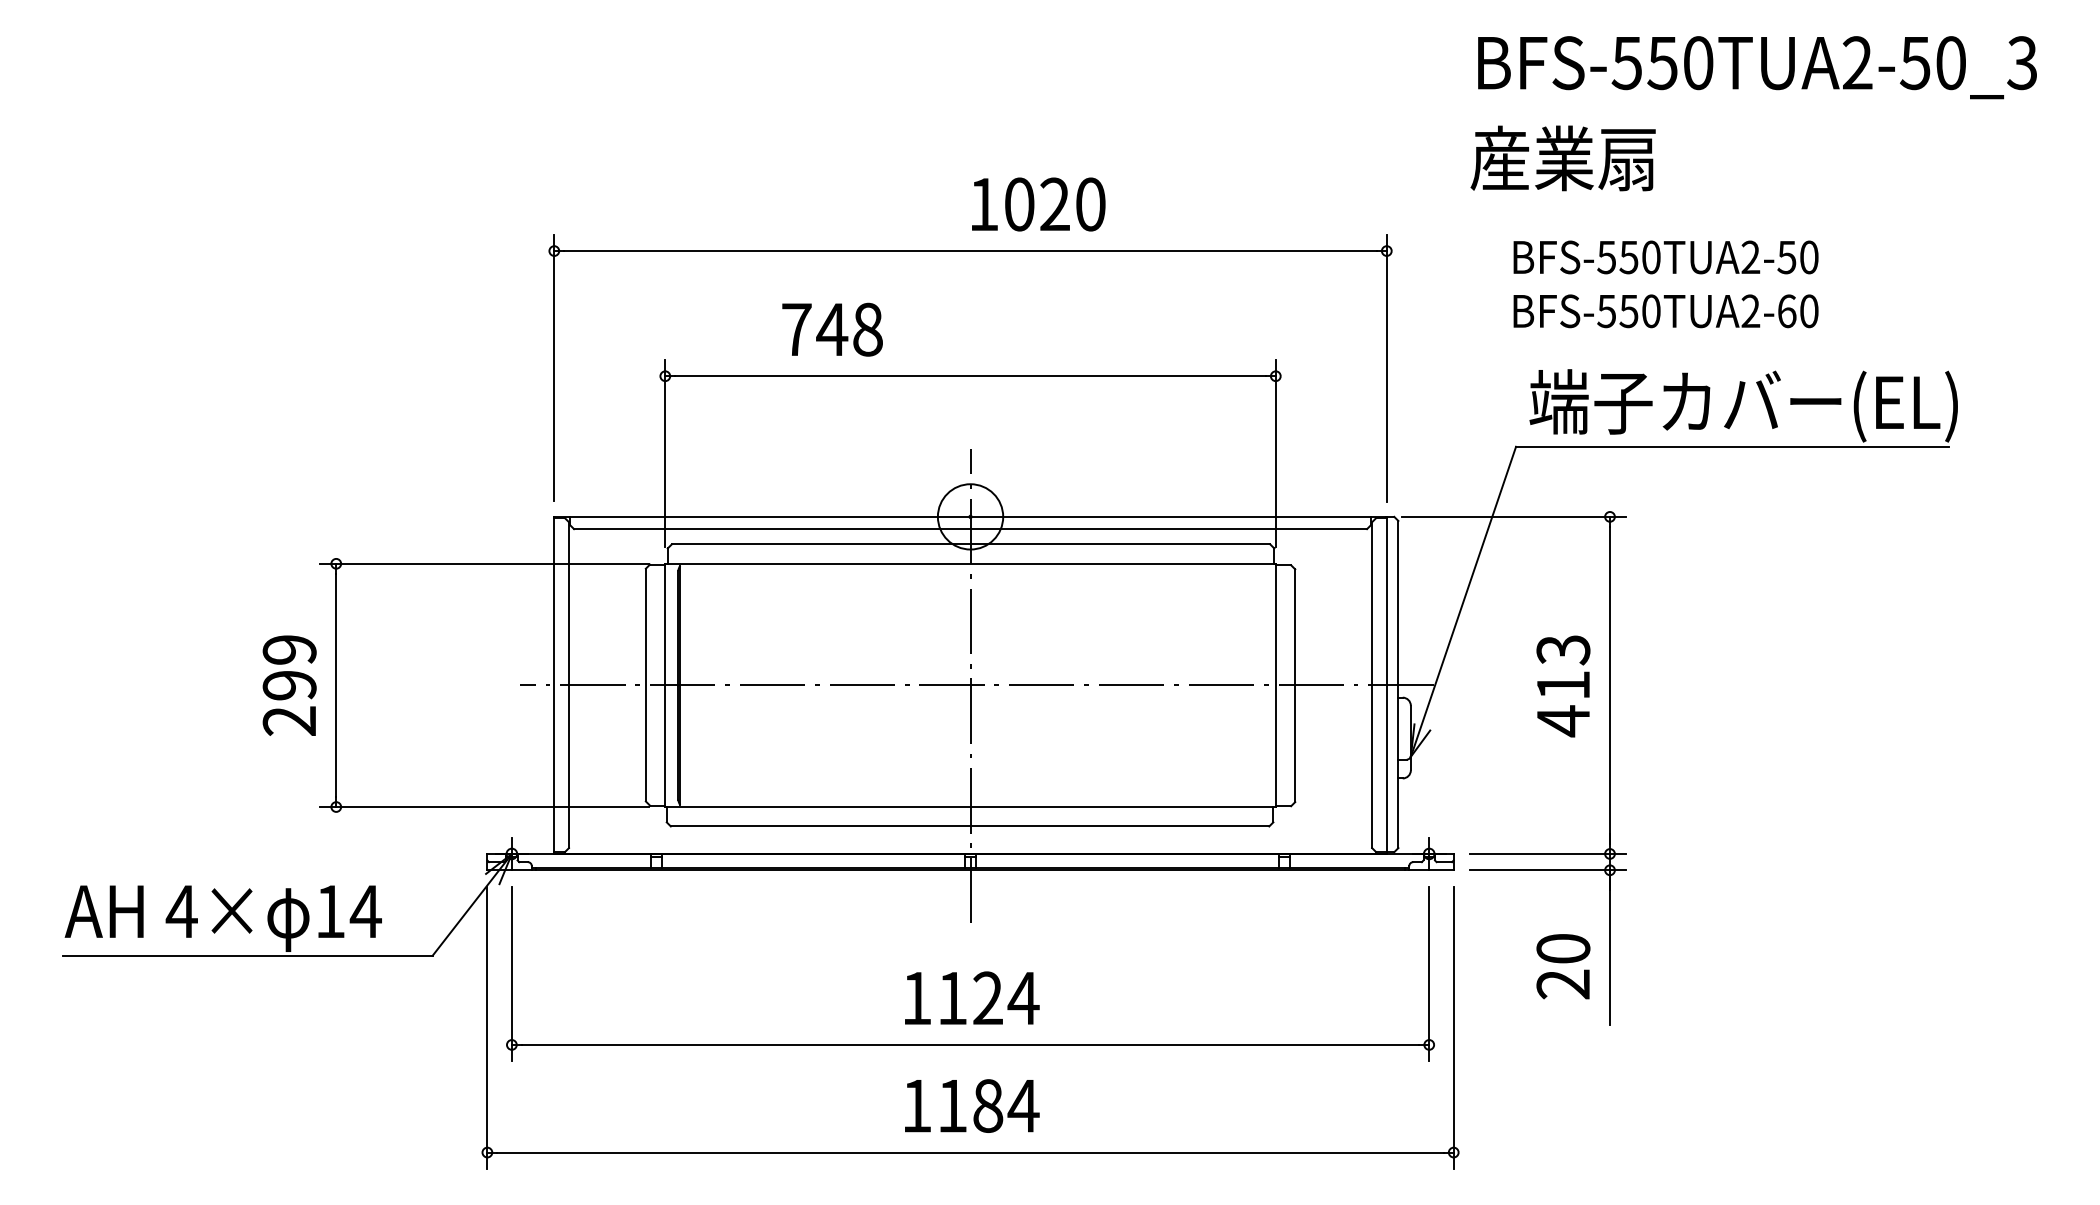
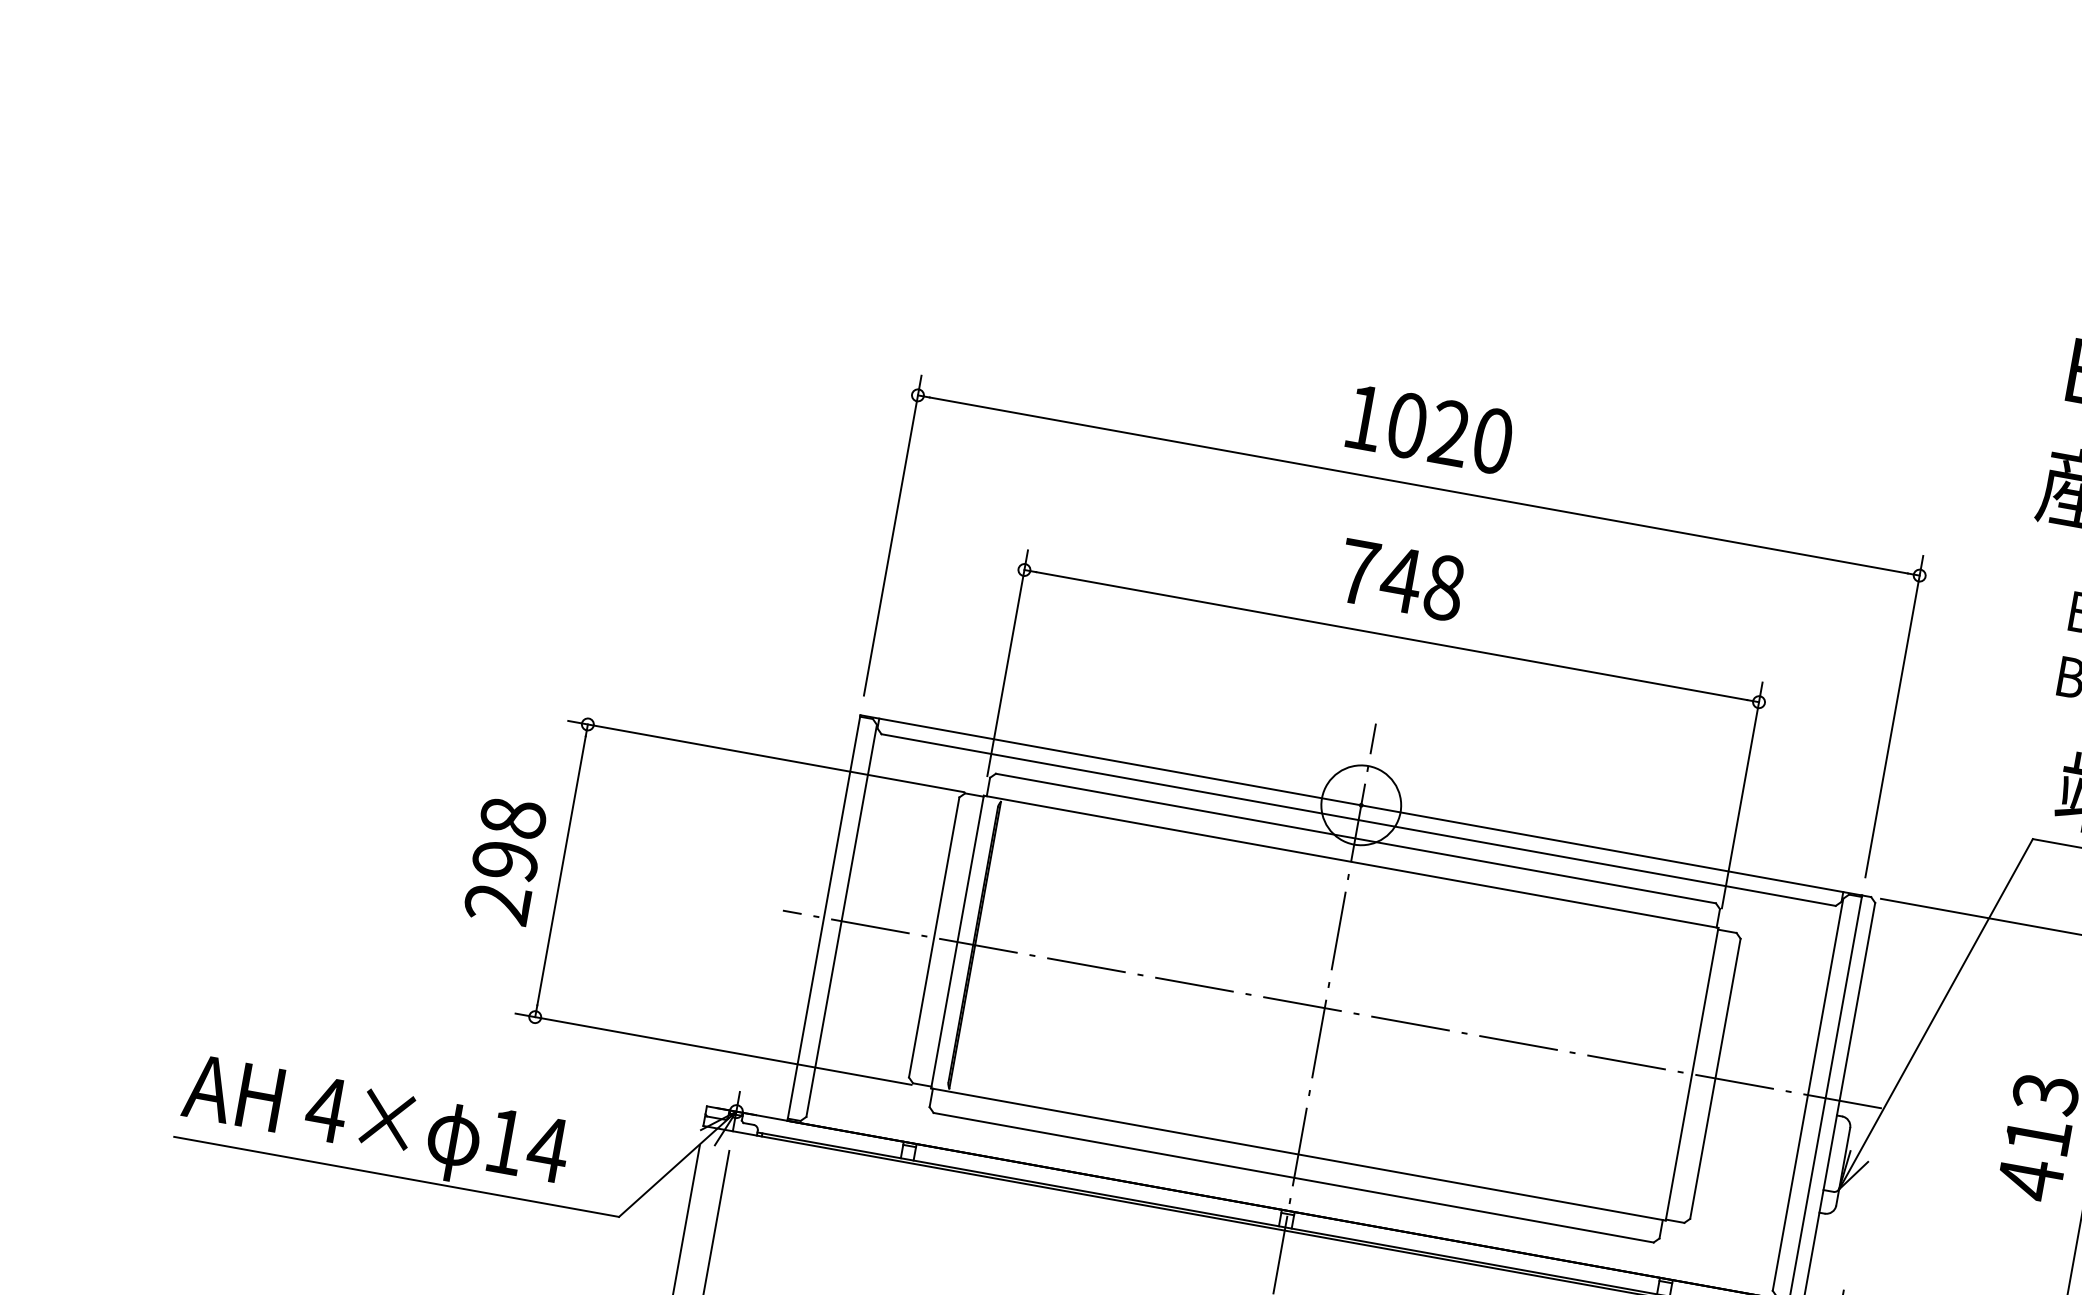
text: (1038, 204) -> (1430, 429), moved
text: (832, 329) -> (1401, 579), moved
text: (289, 649) -> (513, 817), 299 -> 298

